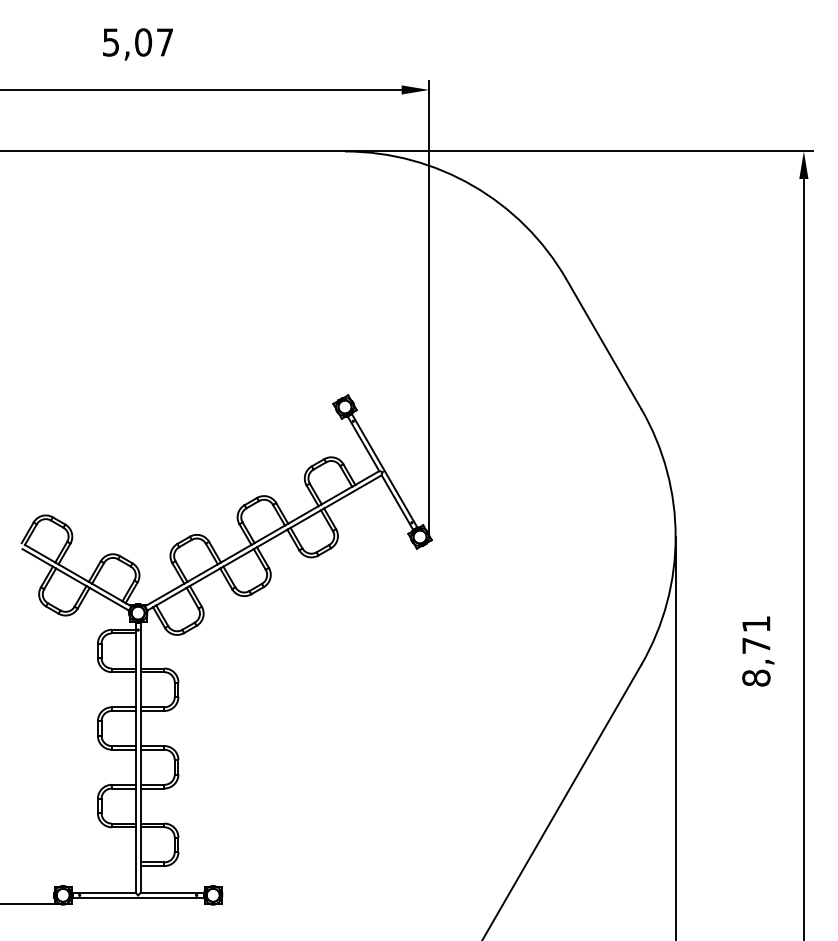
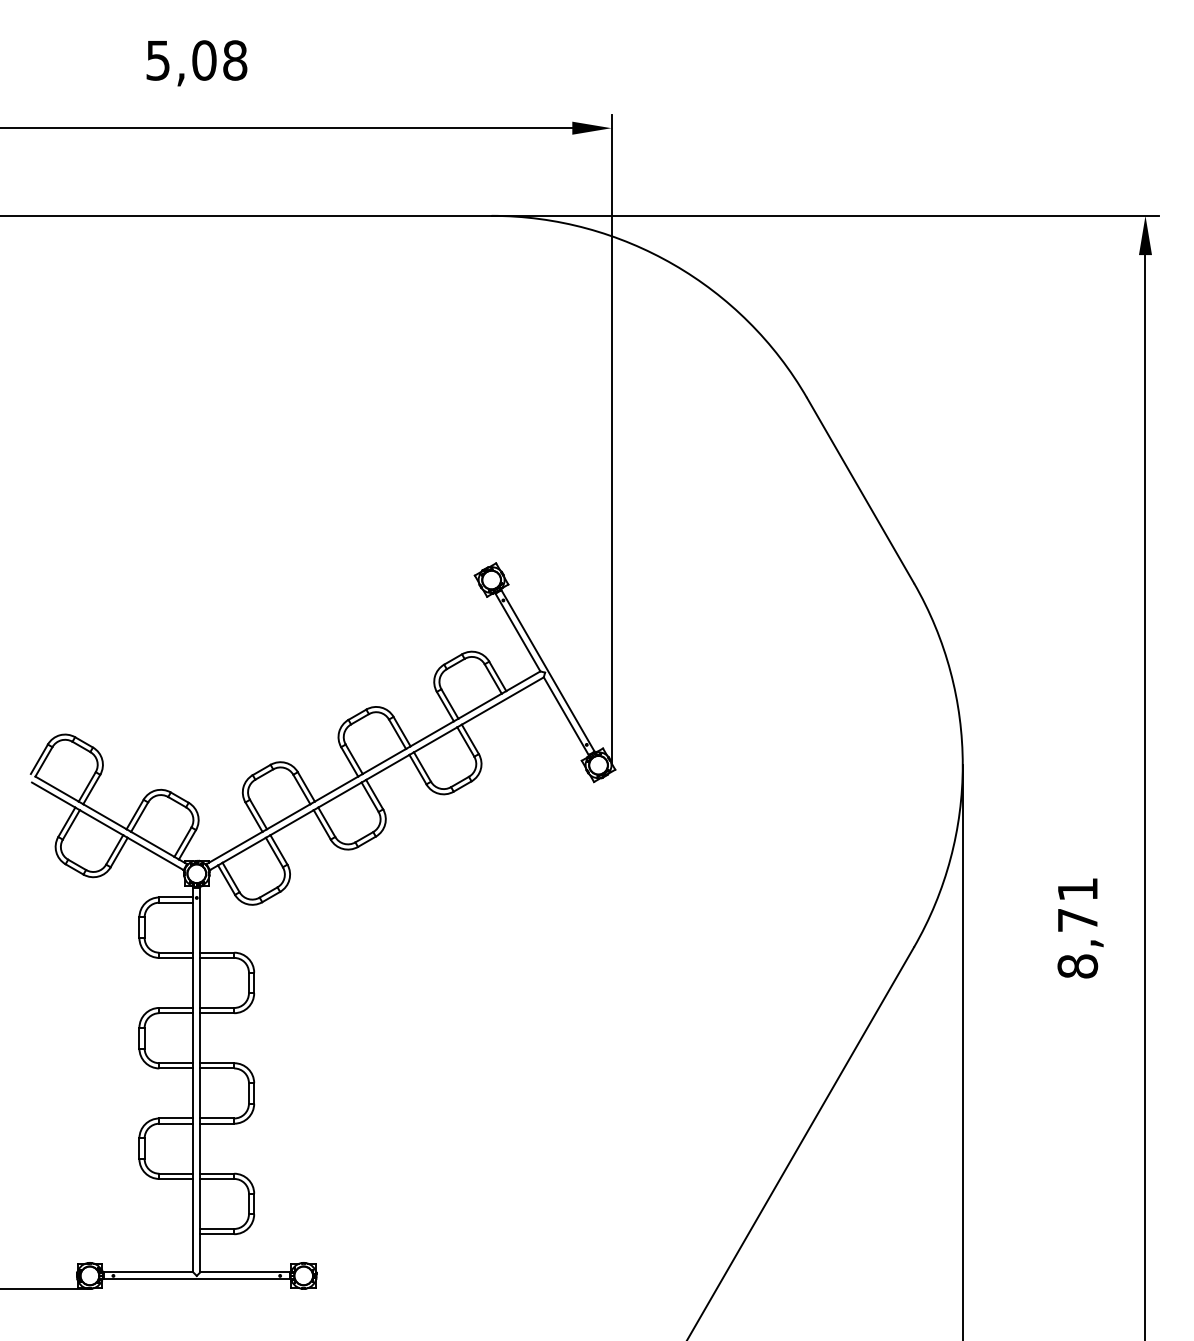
text: (164, 42) -> (234, 60), 5,07 -> 5,08

